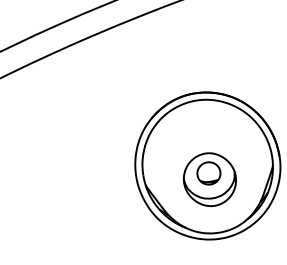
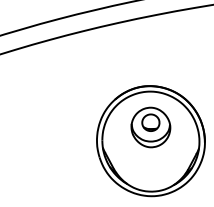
part: (209, 179) -> (150, 127), moved

